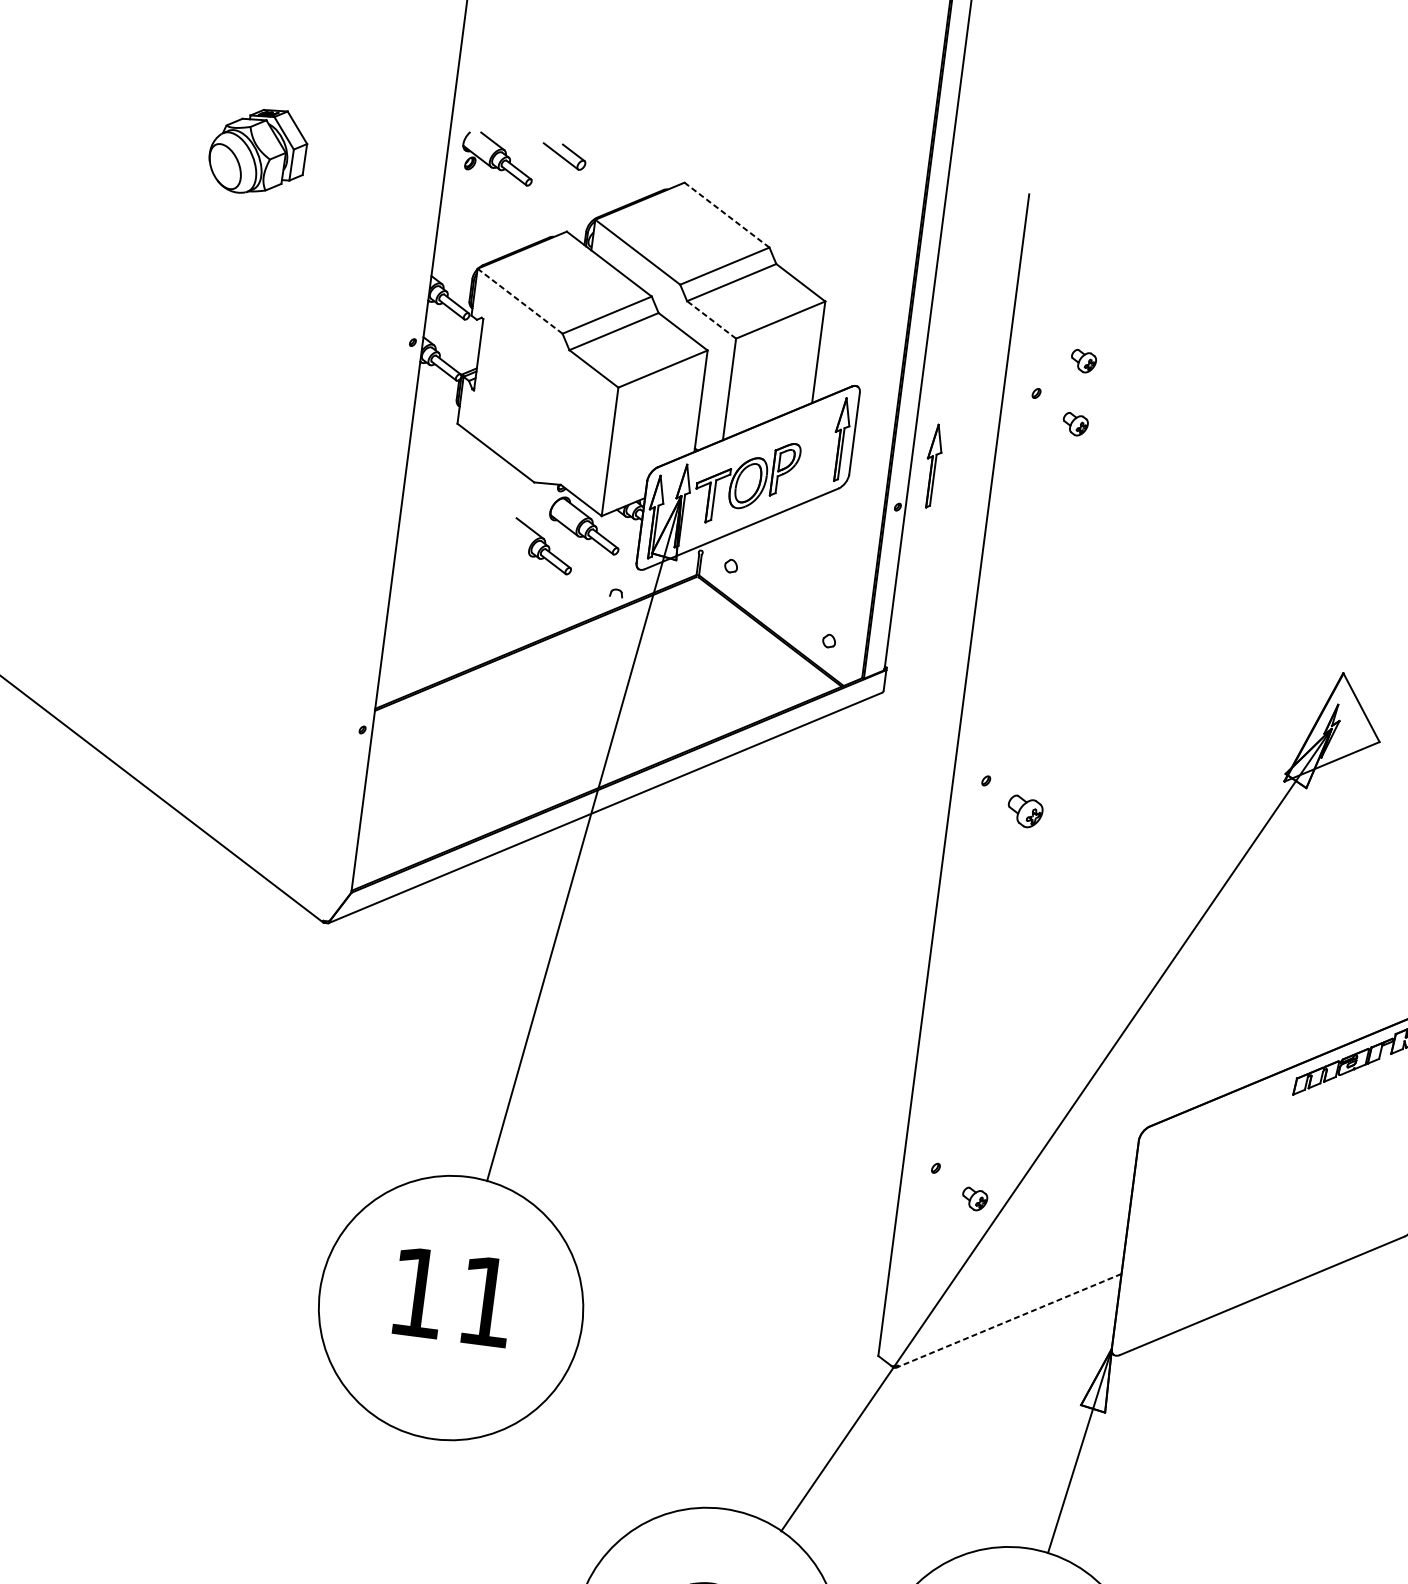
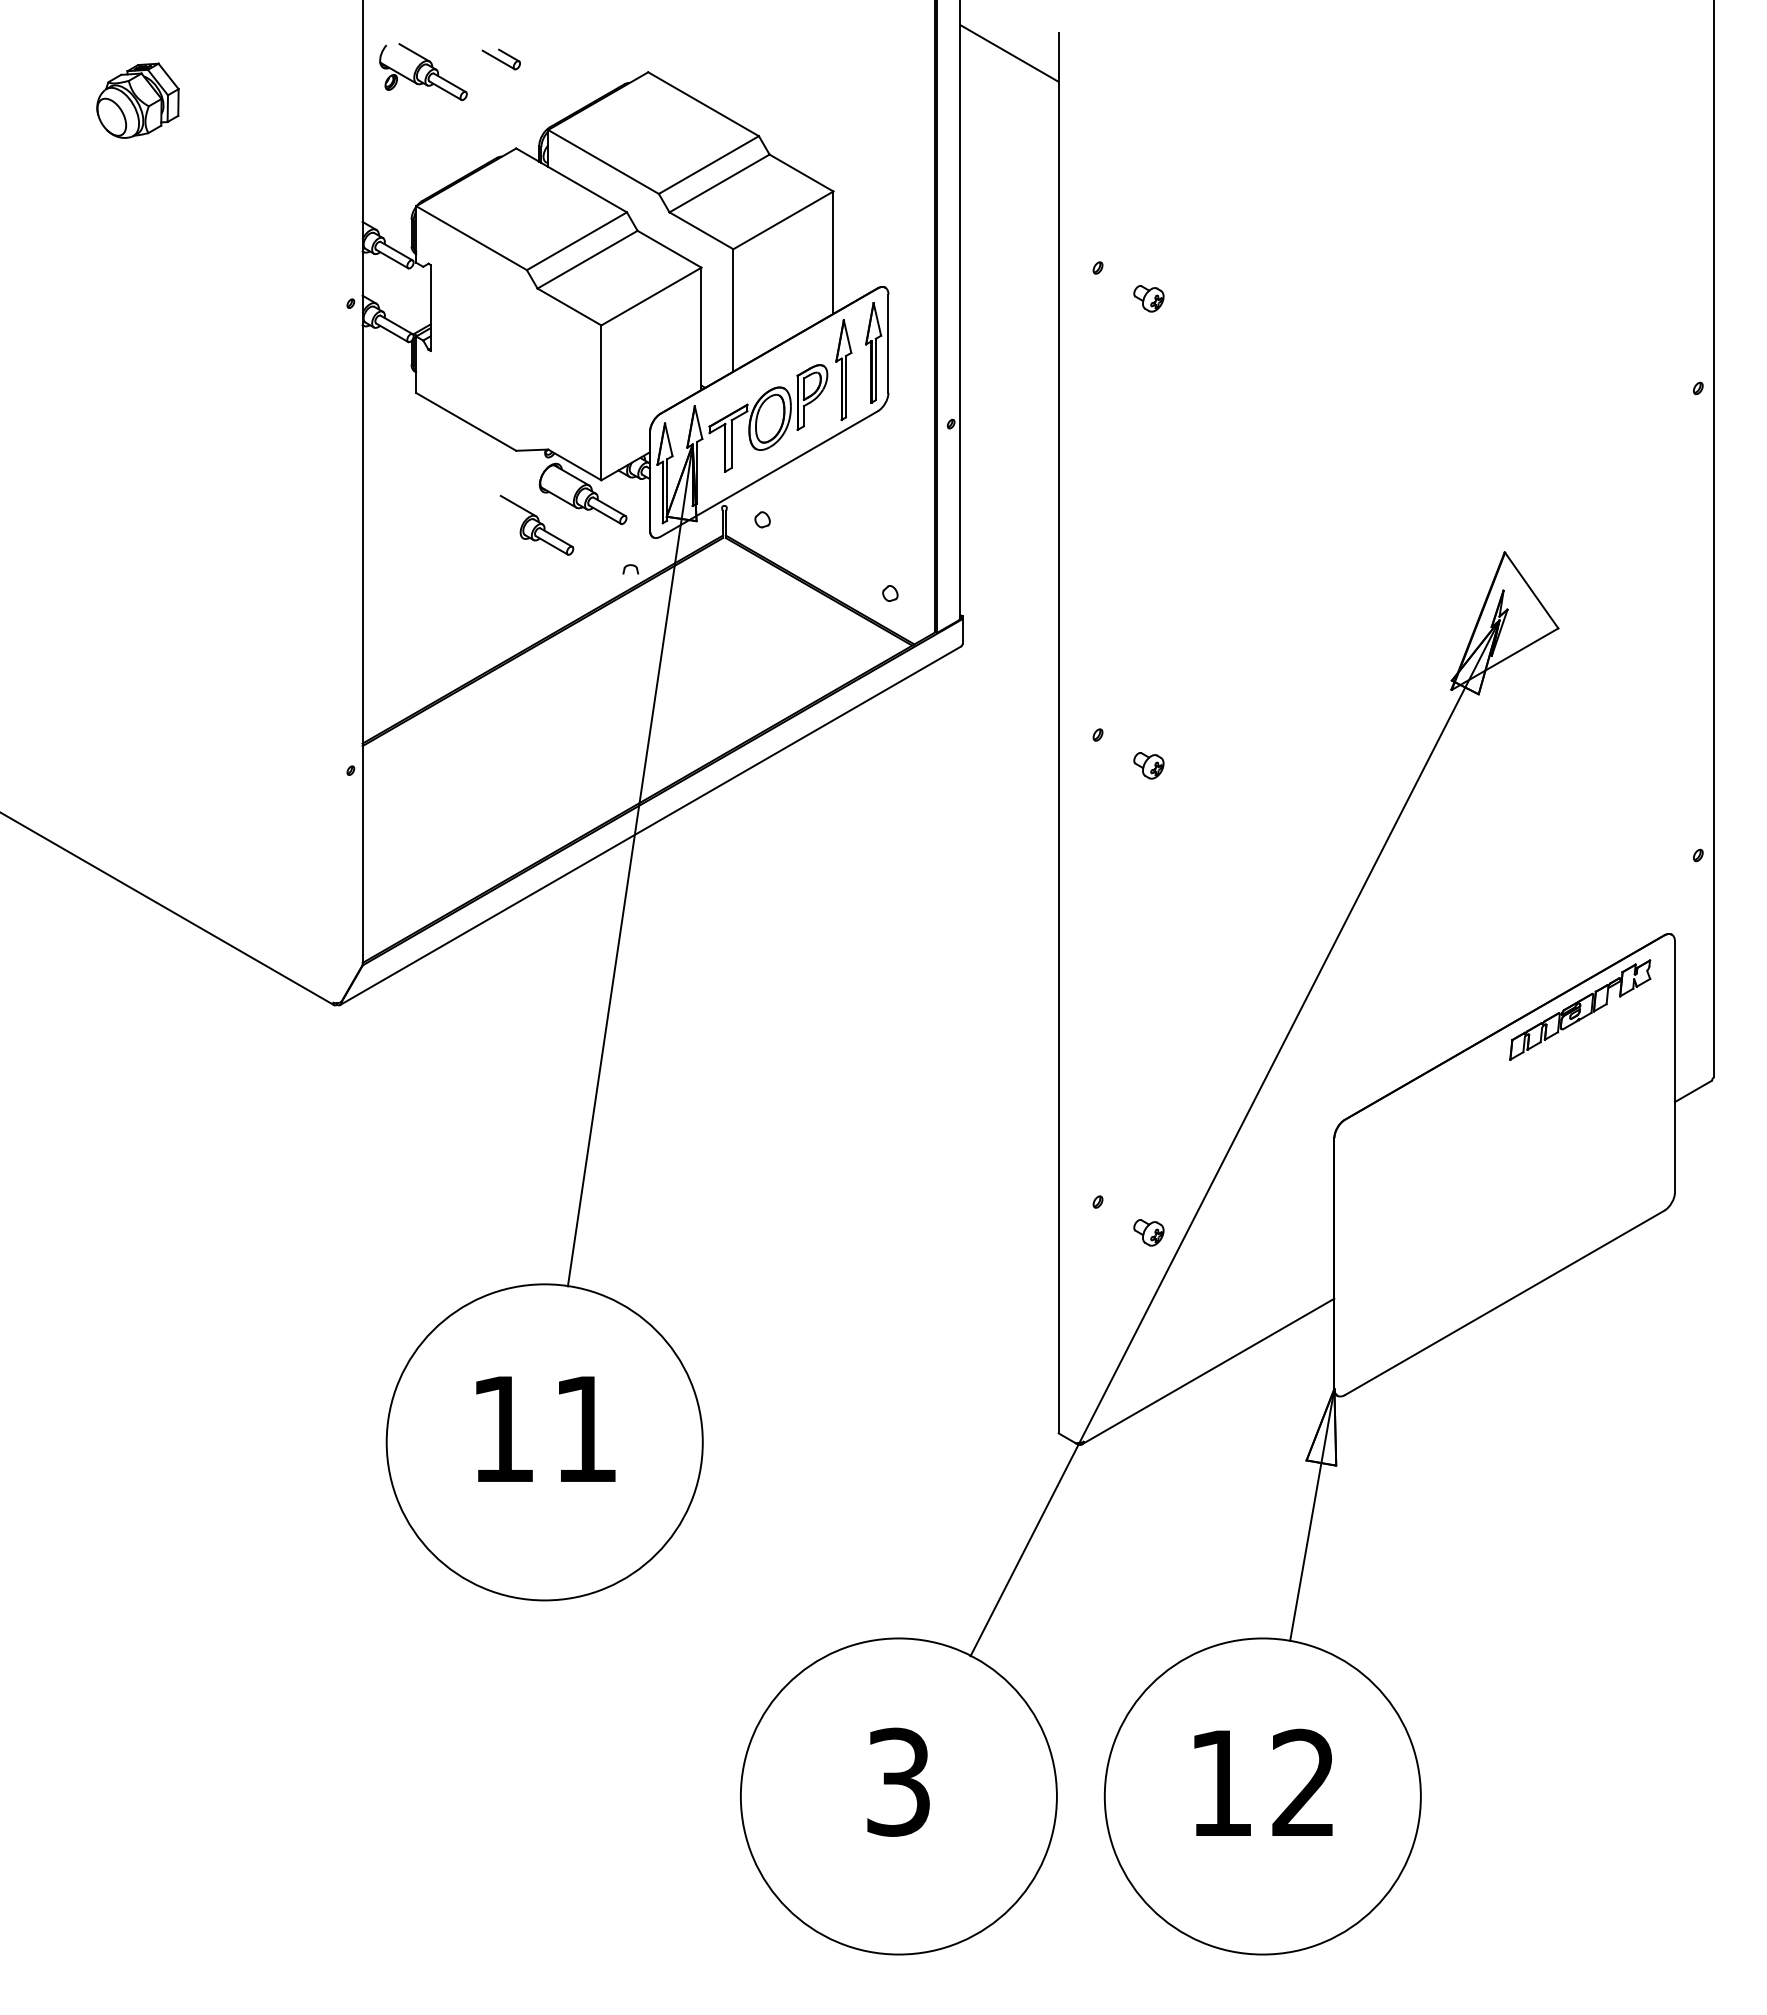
part: (257, 151) -> (137, 100), size x0.71
part: (563, 156) -> (500, 59), size x0.71
line: (986, 206) -> (1009, 53), added
line: (726, 215) -> (703, 104), dashed -> solid
line: (520, 301) -> (471, 238), dashed -> solid
line: (711, 319) -> (701, 230), dashed -> solid
part: (1083, 361) -> (1148, 222), removed
part: (933, 465) -> (843, 369), moved
part: (1024, 811) -> (1148, 765), size x0.71
line: (1009, 1320) -> (1208, 1371), dashed -> solid

